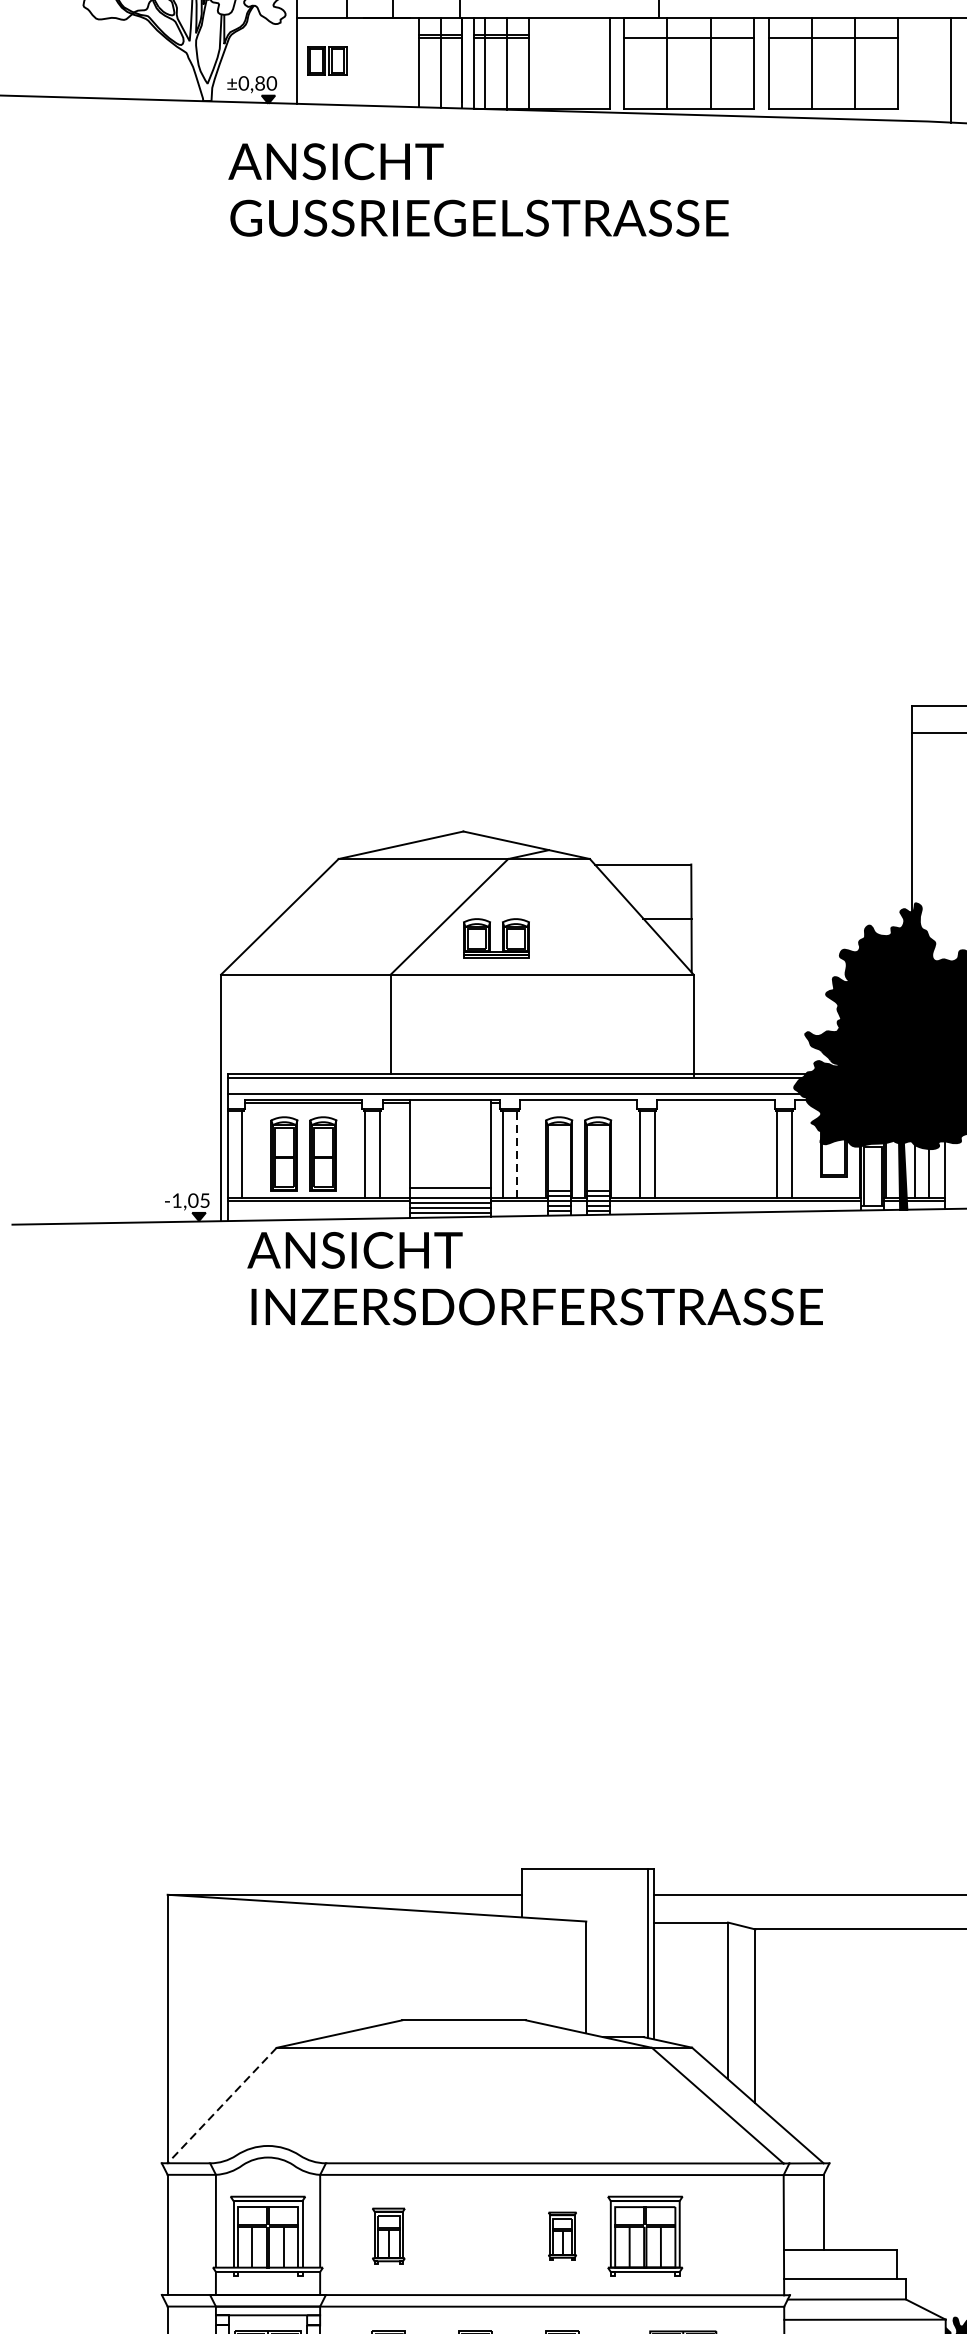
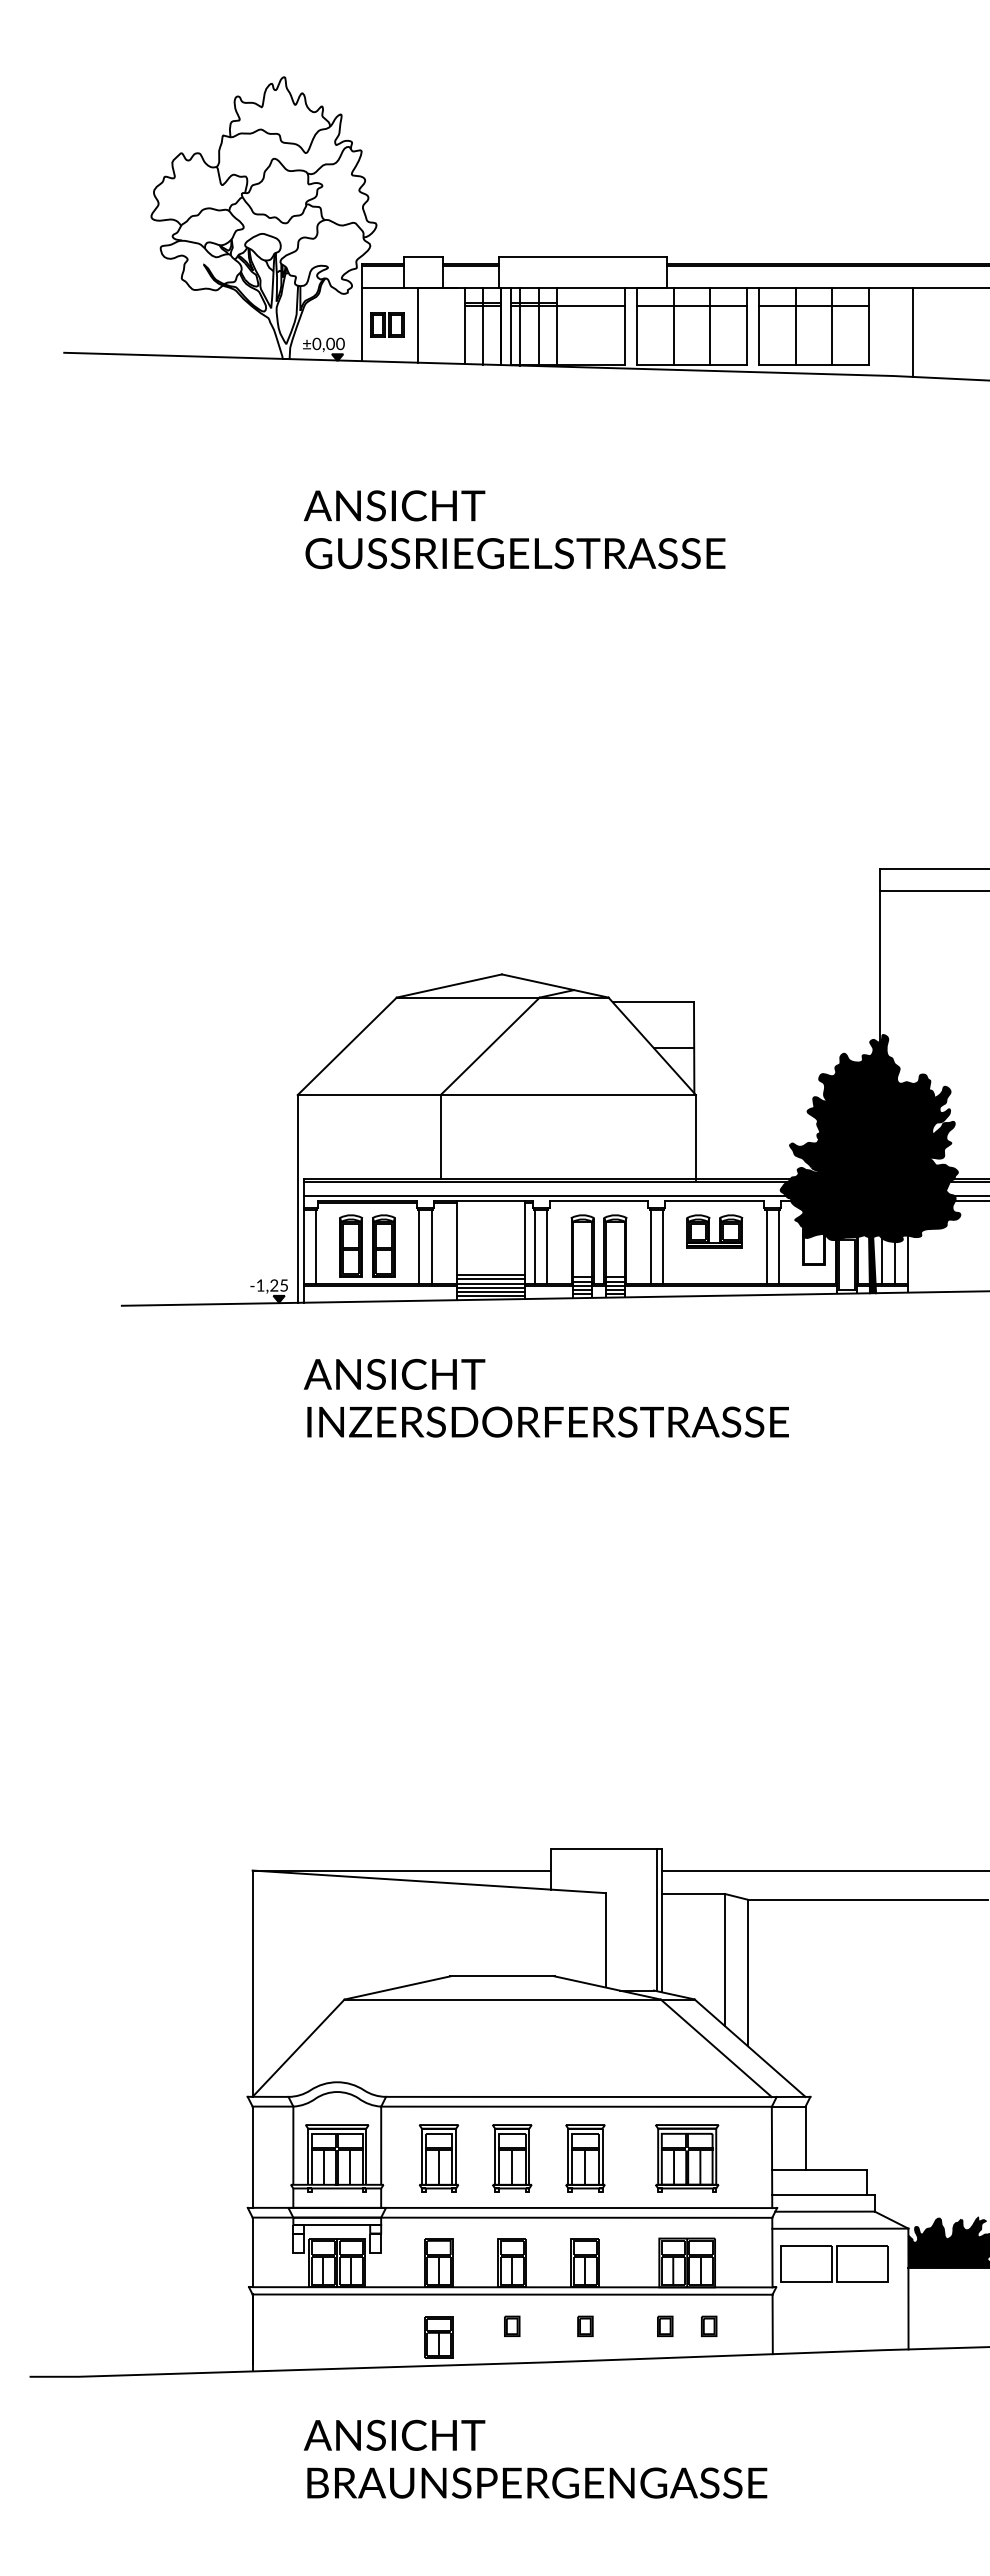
line: (568, 37) -> (590, 305), added
line: (364, 61) -> (418, 325), added
text: (260, 84) -> (330, 344), ±0,80 -> ±0,00
text: (478, 189) -> (514, 529), moved
part: (496, 938) -> (714, 1231), moved
line: (517, 1154) -> (547, 1246), dashed -> solid
line: (451, 1193) -> (491, 1279), added
text: (193, 1201) -> (274, 1286), -1,05 -> -1,25
text: (534, 1277) -> (545, 1397), moved
line: (222, 2105) -> (298, 2048), dashed -> solid
part: (388, 2236) -> (438, 2158), size x1.43
part: (475, 2236) -> (512, 2158), added
part: (562, 2236) -> (585, 2158), size x1.67
part: (645, 2236) -> (687, 2158), moved

